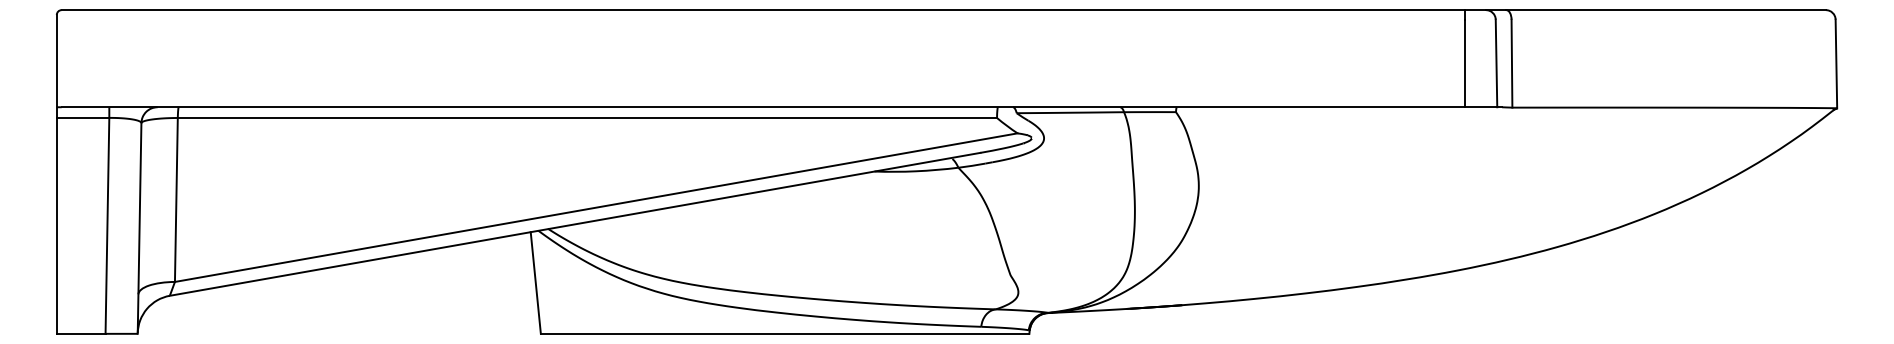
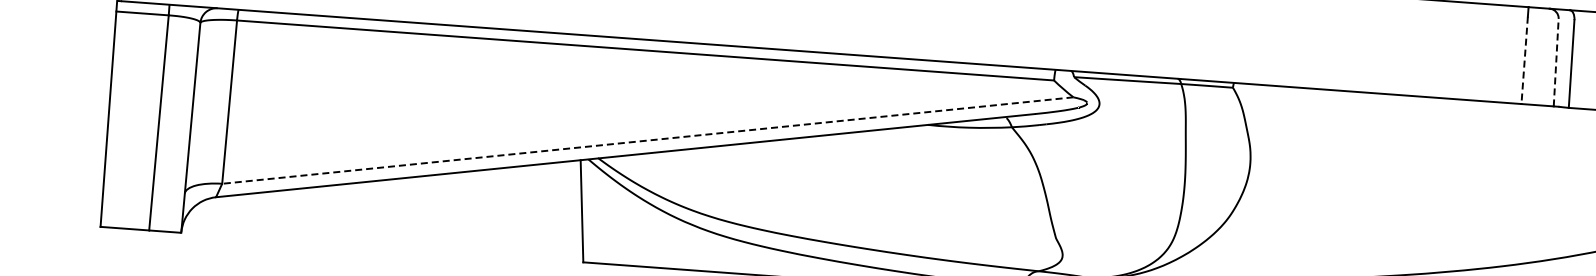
line: (1464, 63) -> (1524, 60), solid -> dashed
line: (1496, 63) -> (1556, 62), solid -> dashed
line: (596, 207) -> (648, 140), solid -> dashed

